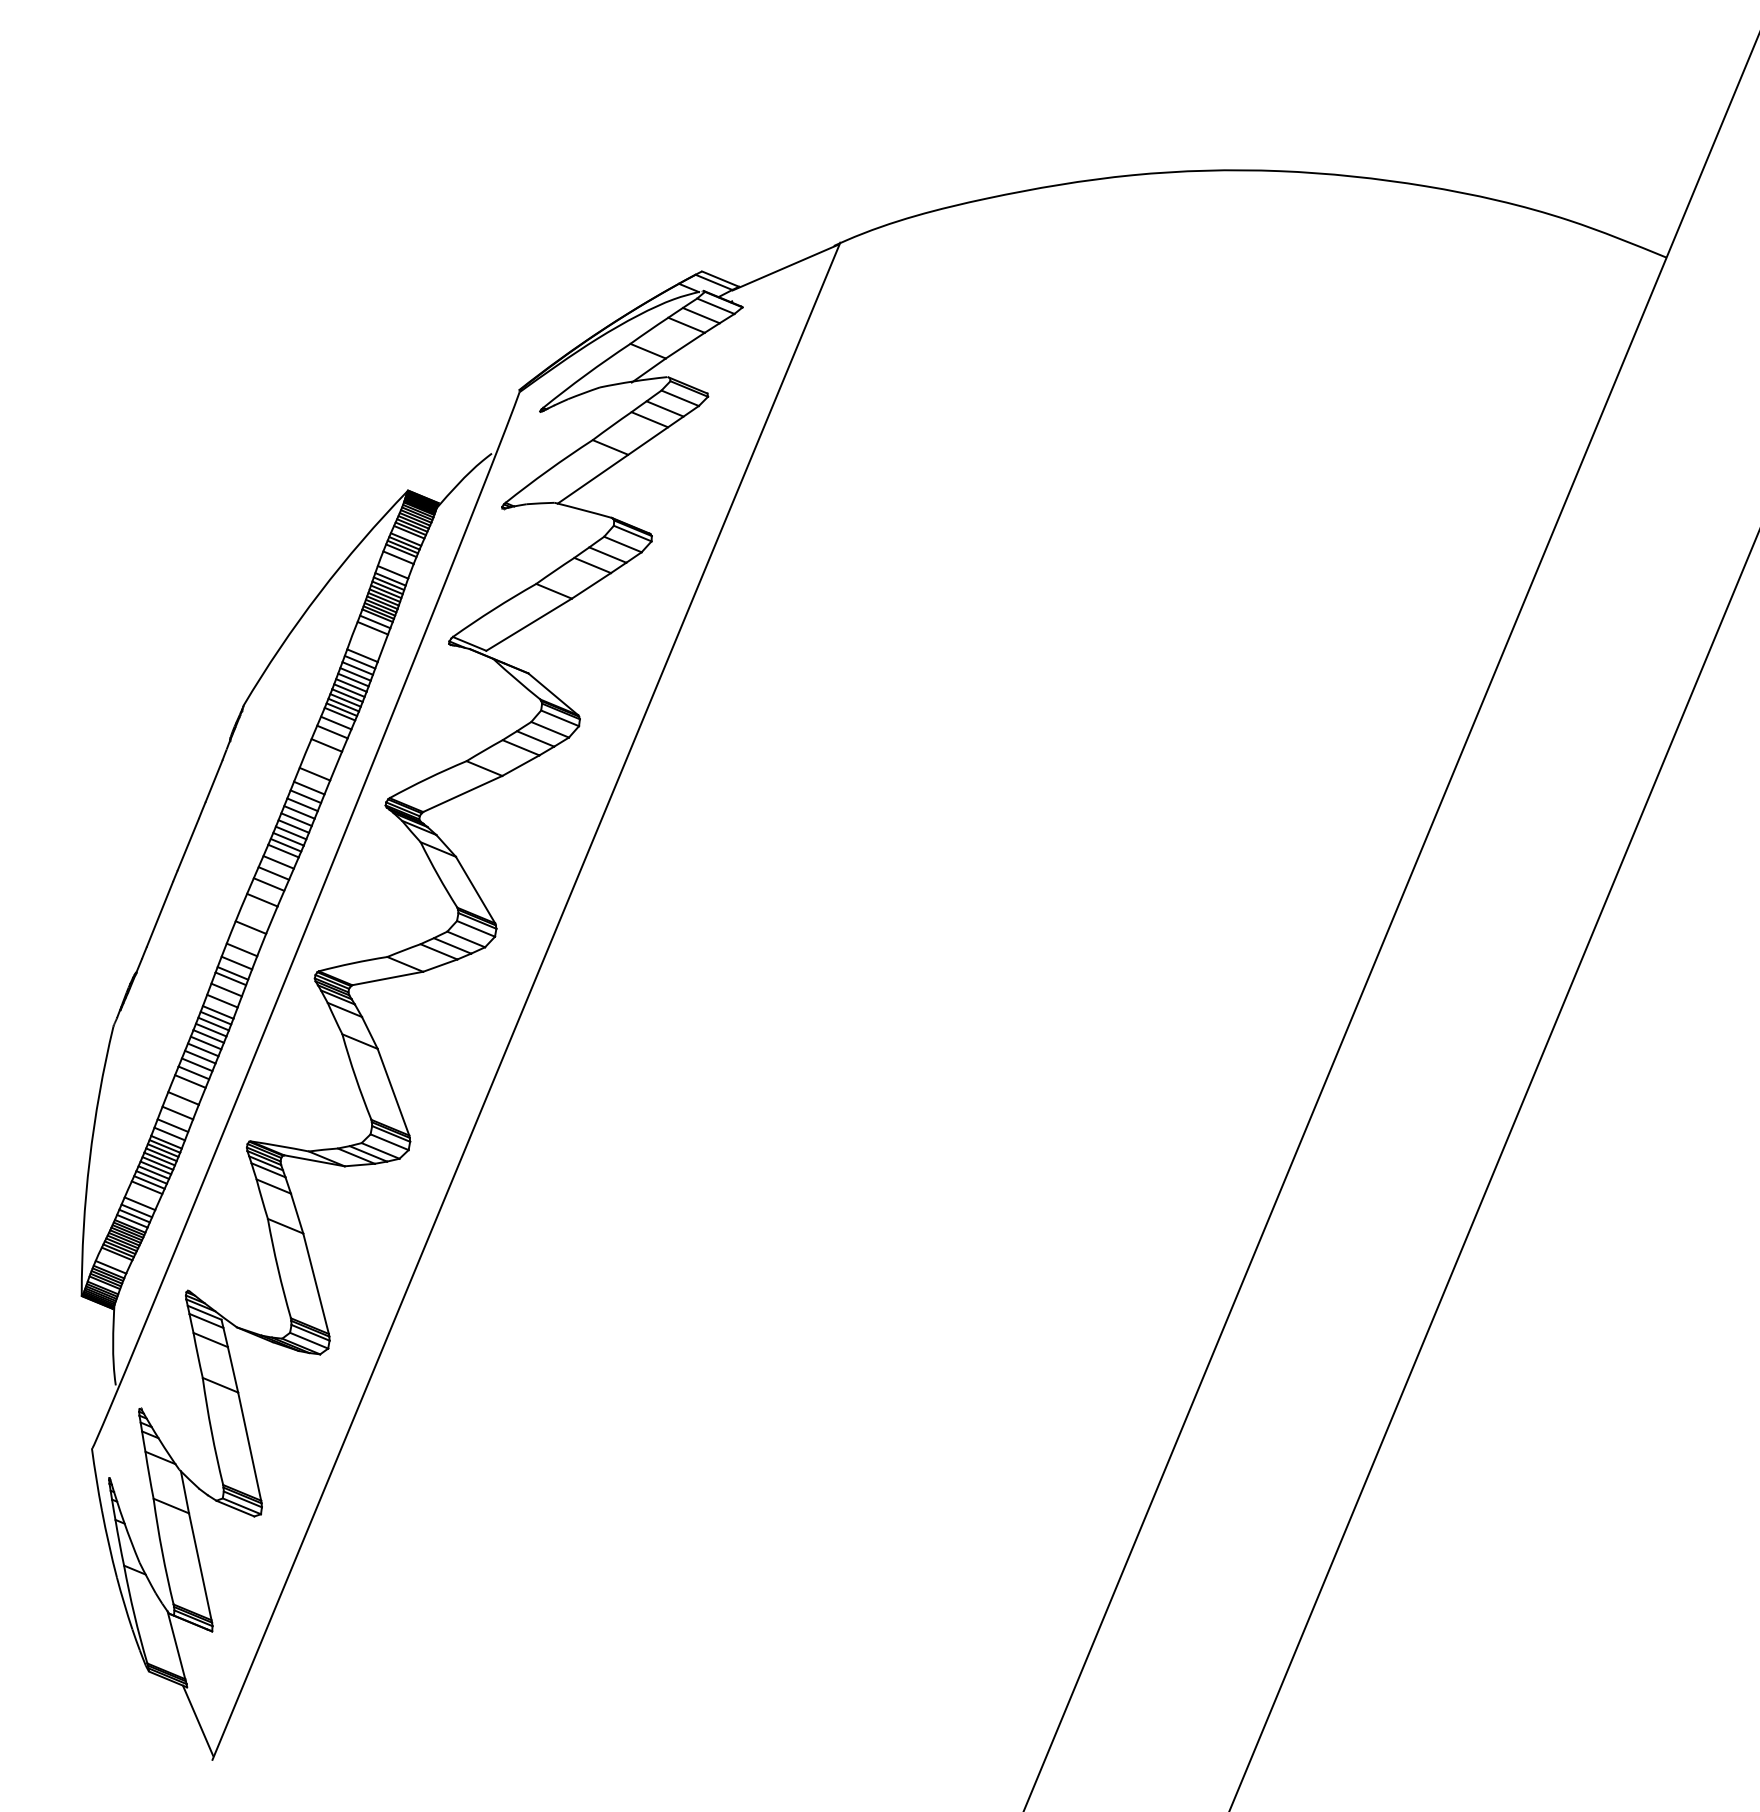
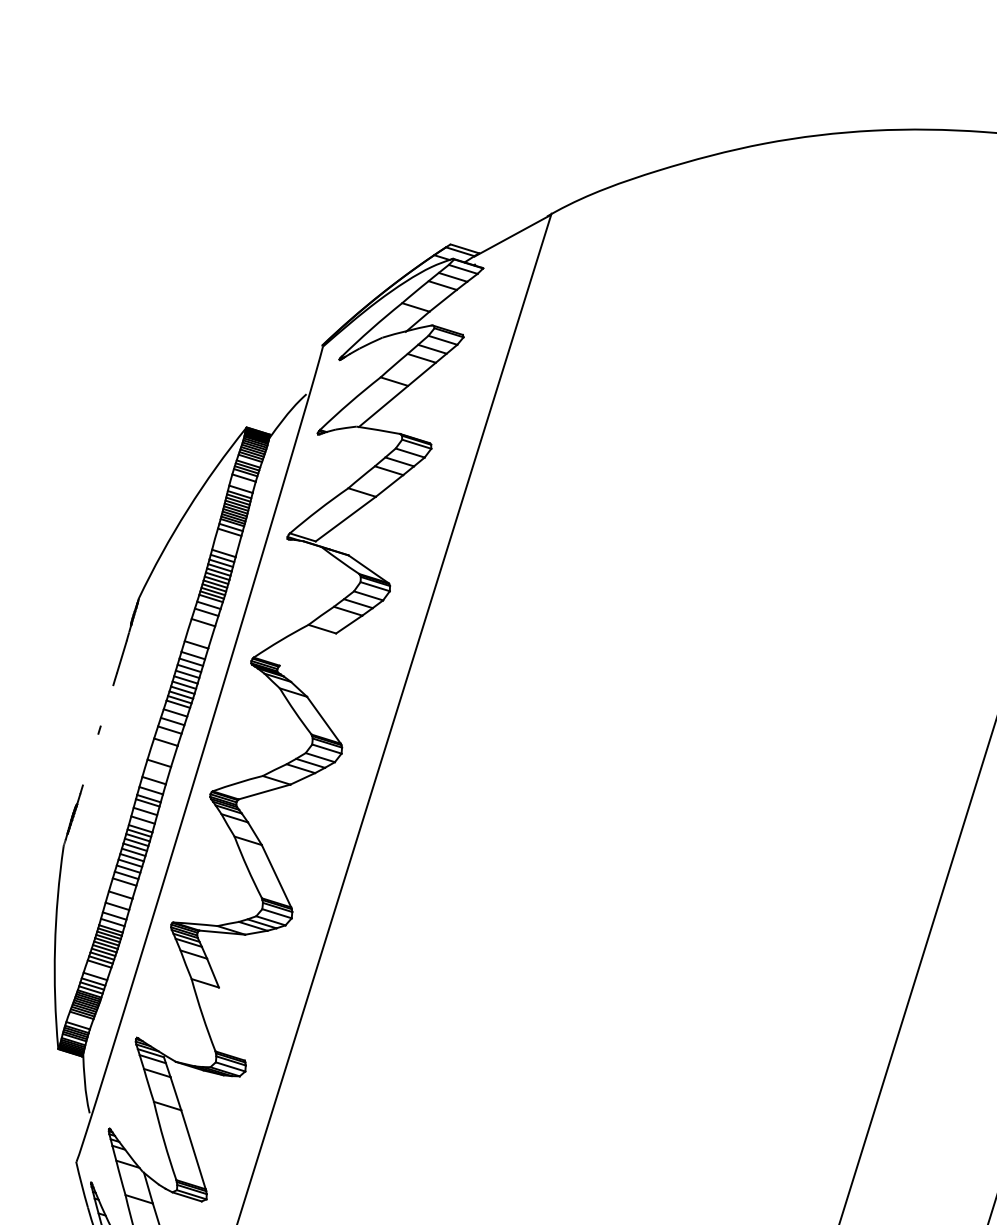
line: (462, 793) -> (307, 649), removed
line: (187, 844) -> (106, 705), removed
line: (159, 913) -> (90, 759), removed
line: (315, 1283) -> (231, 1023), removed

